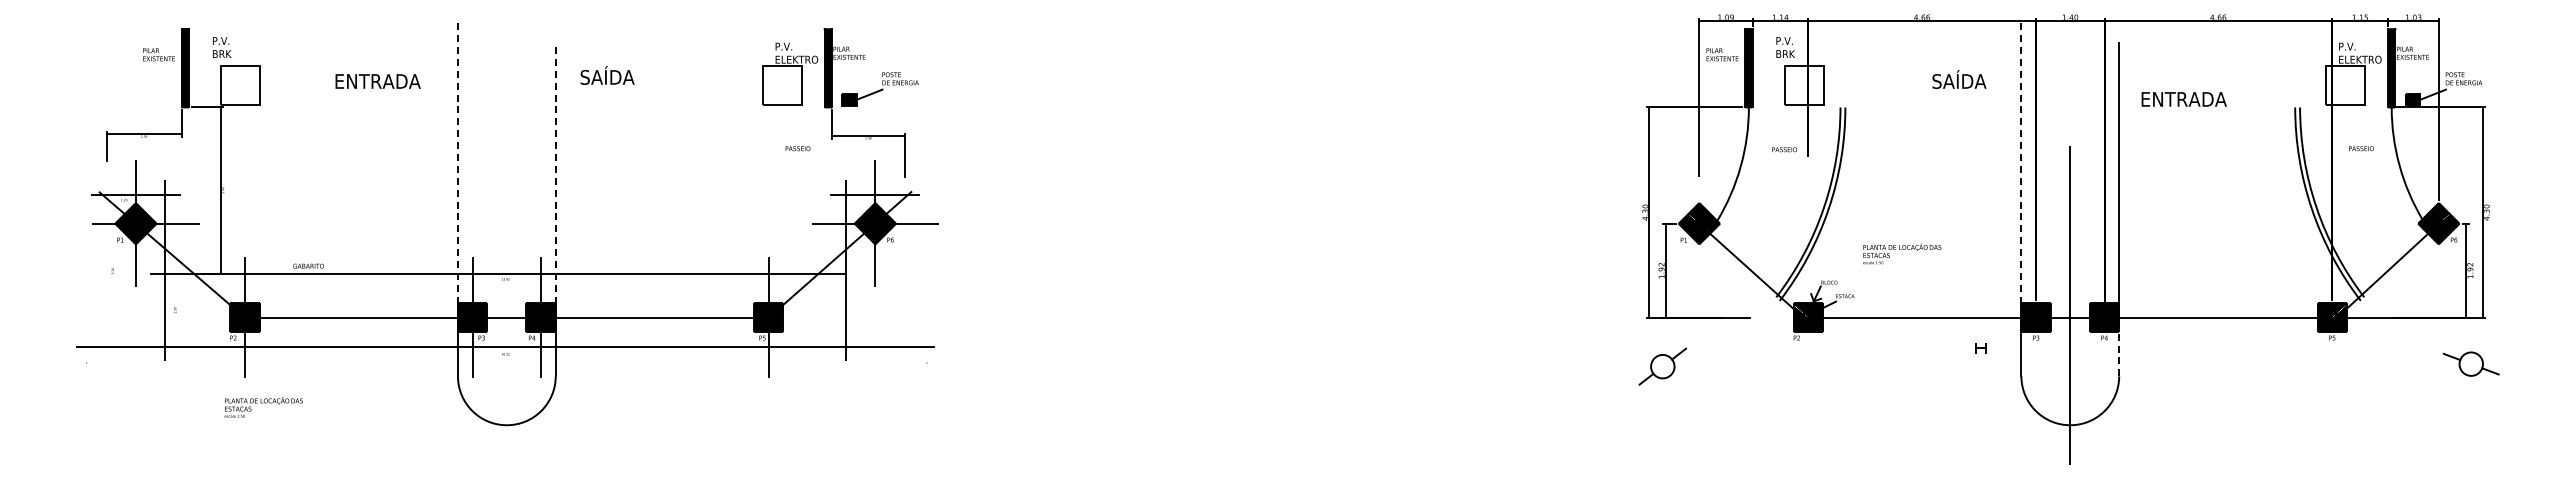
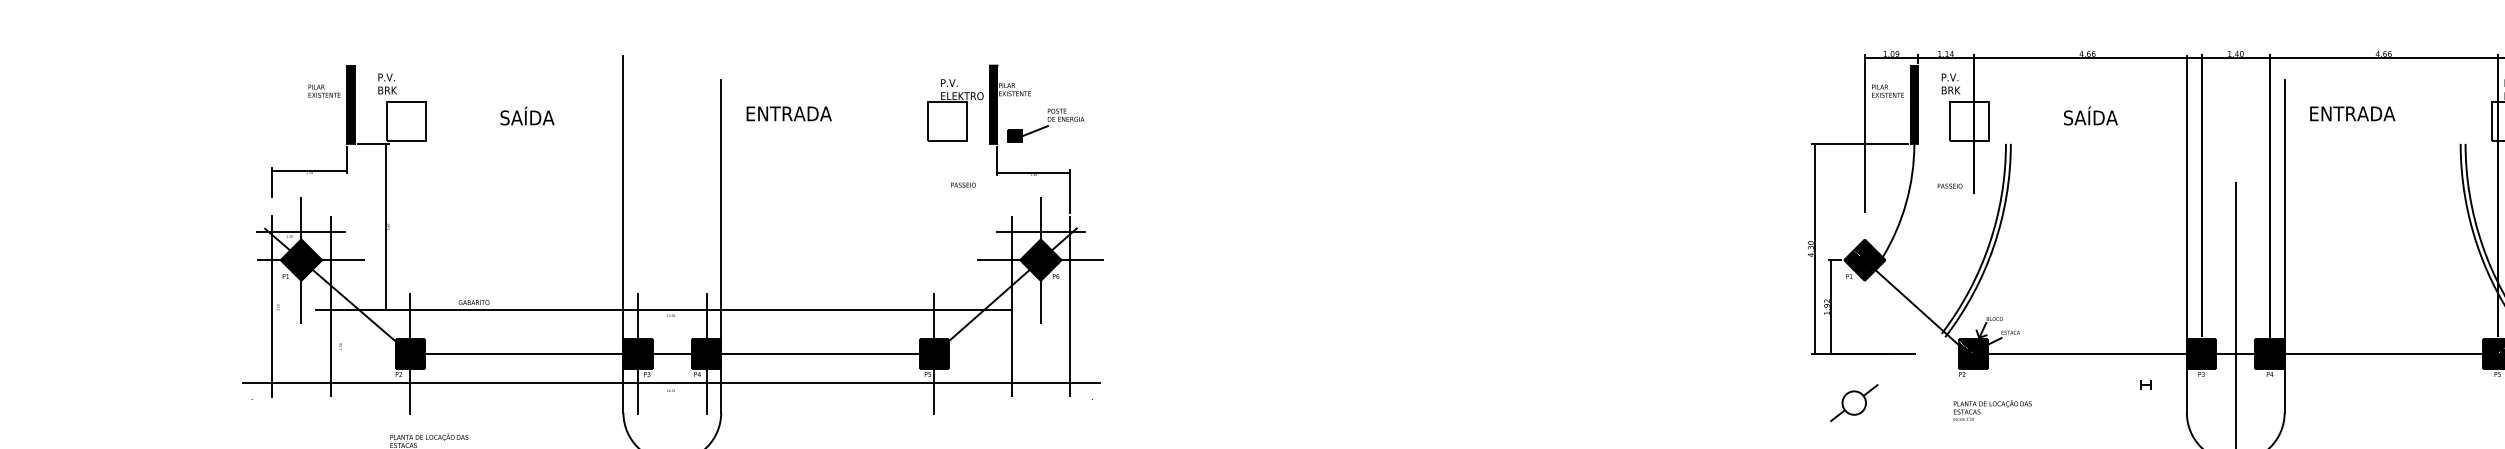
text: (623, 75) -> (788, 111), SAÍDA -> ENTRADA
text: (377, 79) -> (542, 115), ENTRADA -> SAÍDA
text: (1959, 79) -> (2090, 115), moved
text: (2183, 99) -> (2351, 113), moved
line: (457, 173) -> (622, 209), dashed -> solid
line: (2021, 173) -> (2186, 209), dashed -> solid
line: (555, 184) -> (720, 220), dashed -> solid
text: (1902, 253) -> (1992, 409), moved
line: (106, 269) -> (271, 305), added
line: (904, 269) -> (1069, 305), added
line: (2119, 351) -> (2284, 387), dashed -> solid
part: (1662, 366) -> (1853, 402), moved

